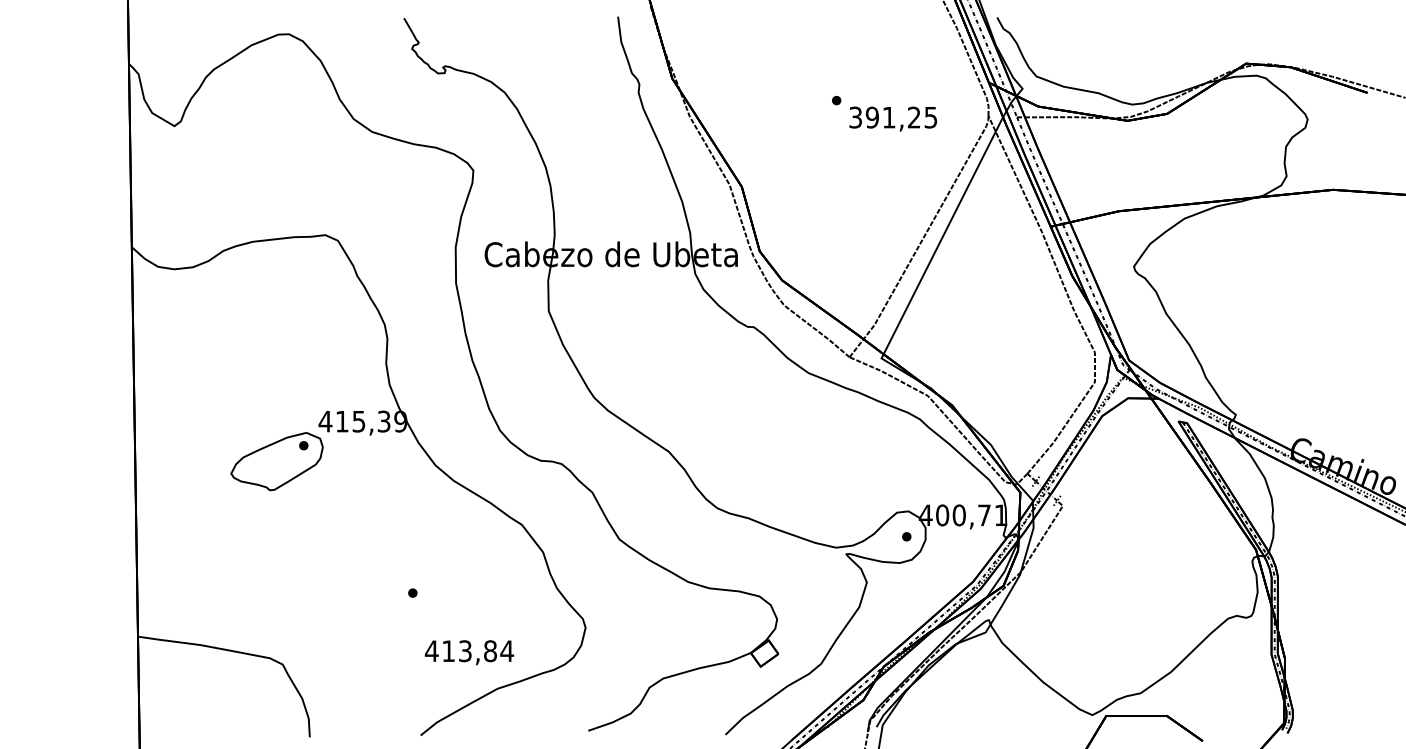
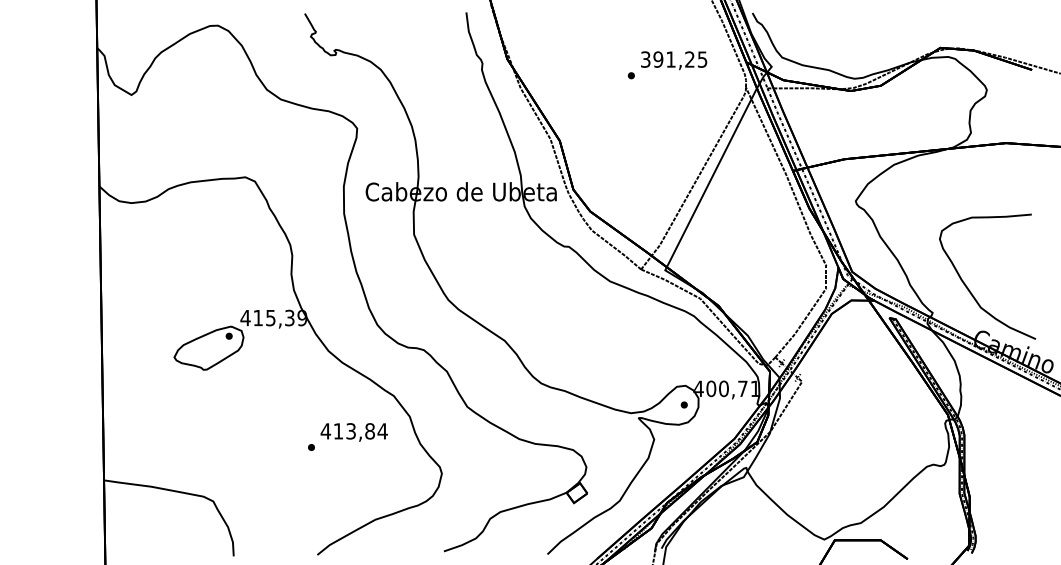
text: (893, 118) -> (674, 60), moved
curve: (1283, 381) -> (968, 287), added
text: (468, 652) -> (353, 432), moved

